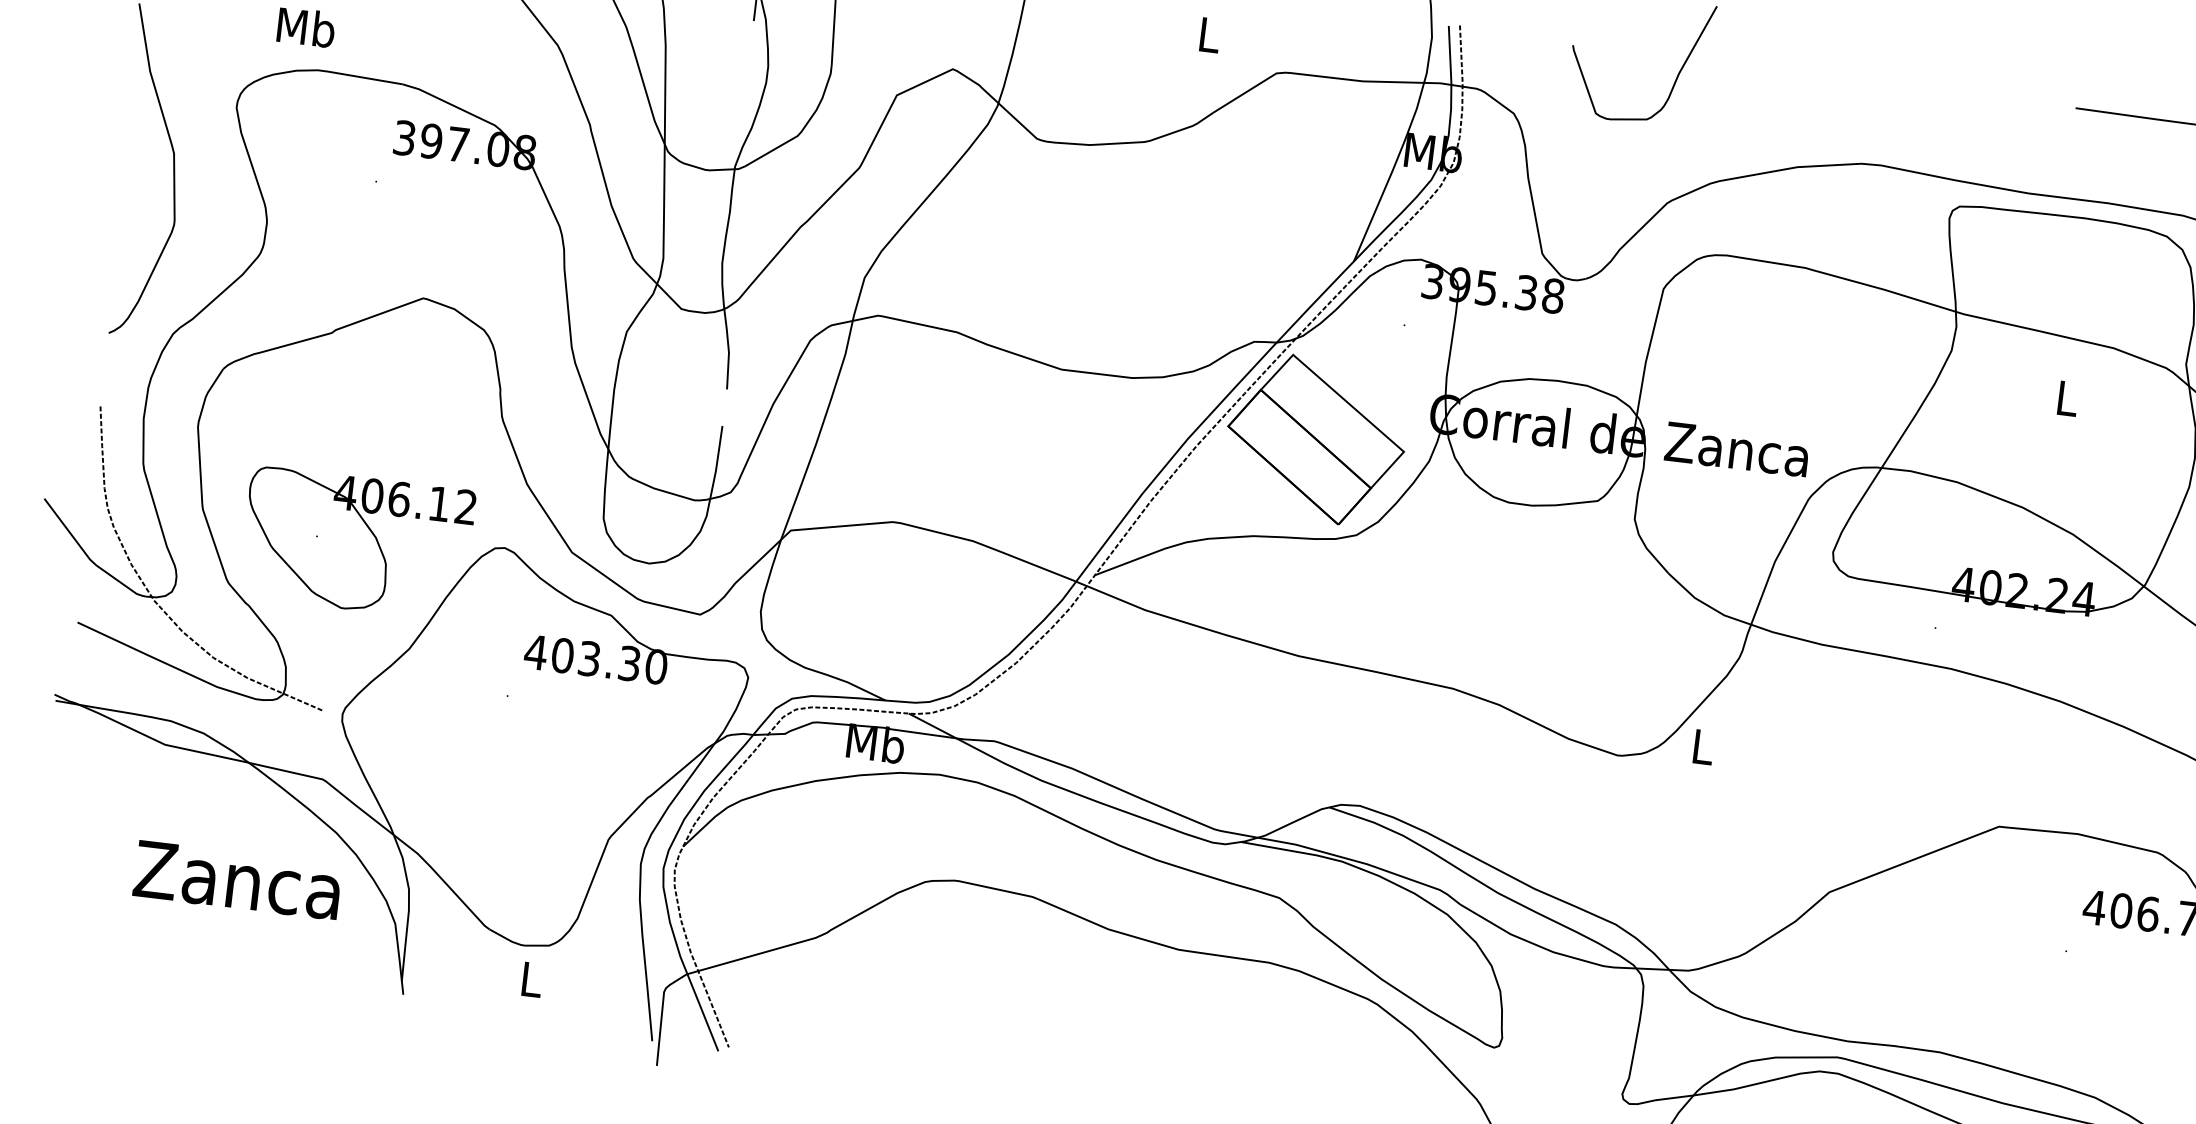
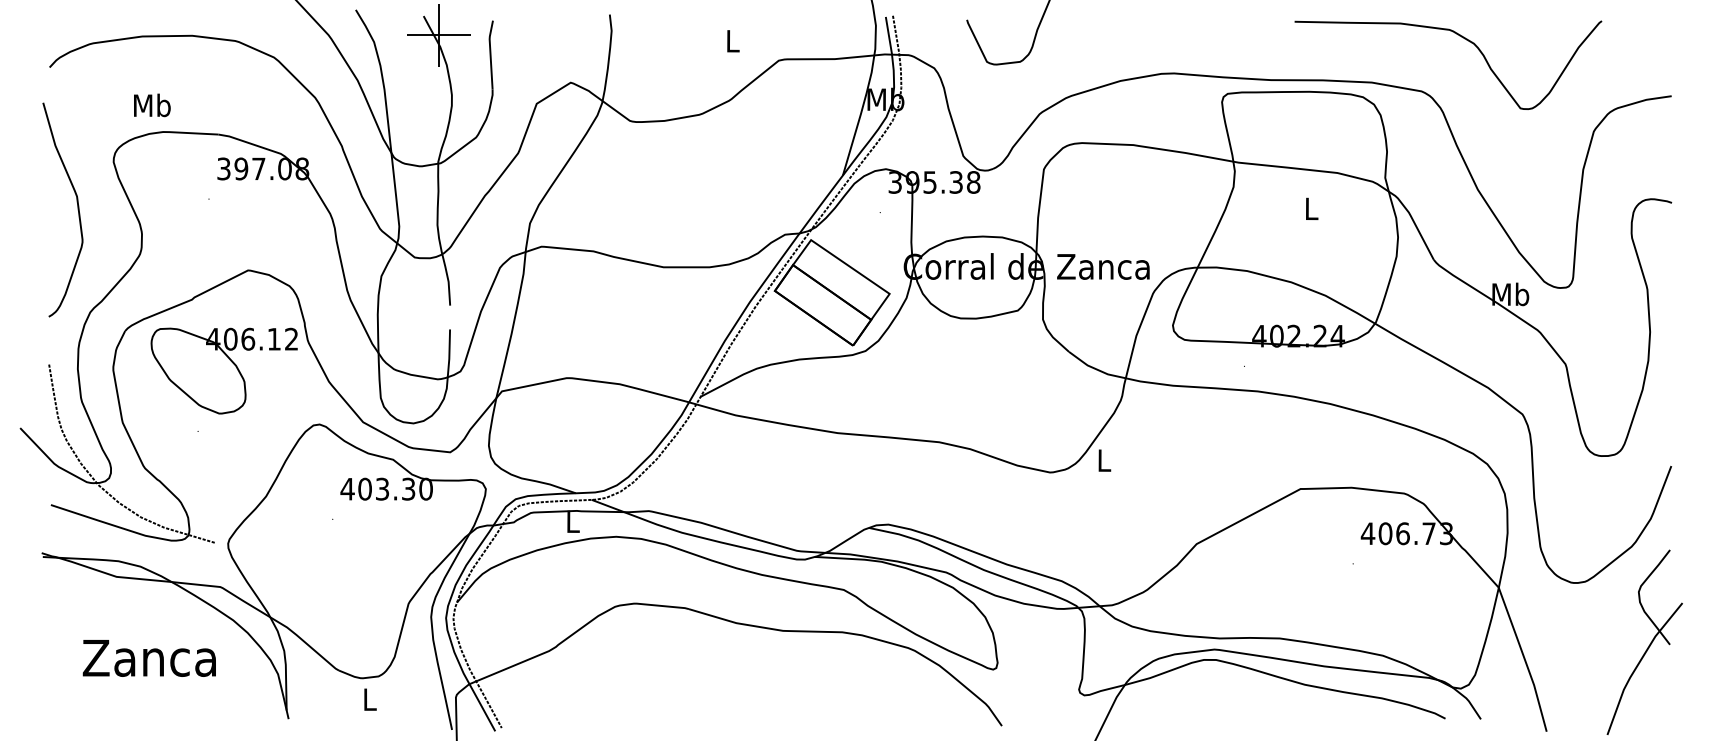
part: (355, 542) -> (223, 370), moved
text: (875, 743) -> (572, 521), Mb -> L
text: (236, 880) -> (148, 658), moved

